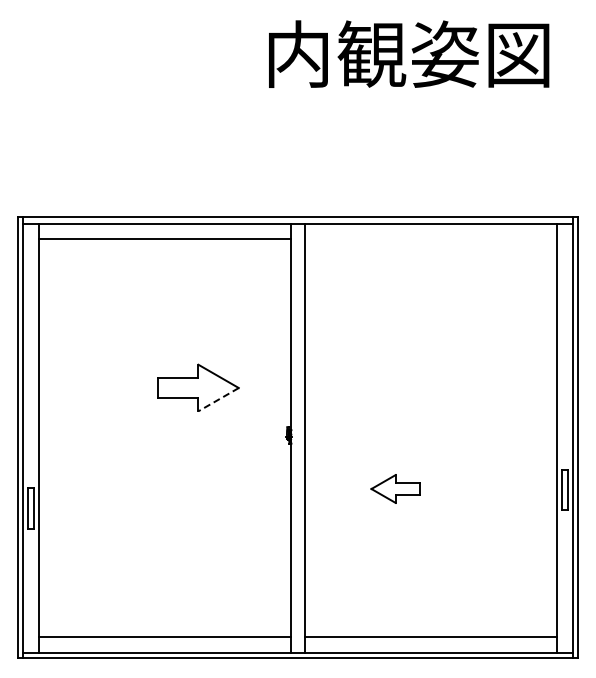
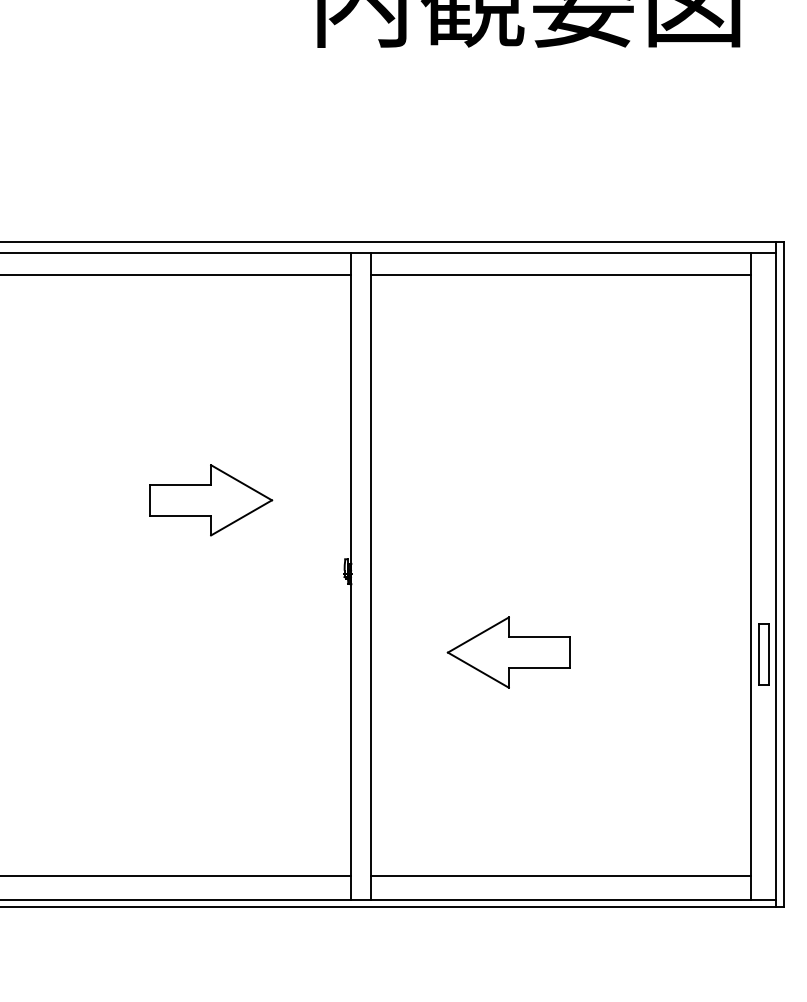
line: (430, 238) -> (561, 274), added
line: (218, 399) -> (241, 517), dashed -> solid
part: (395, 488) -> (508, 651), size x1.67

